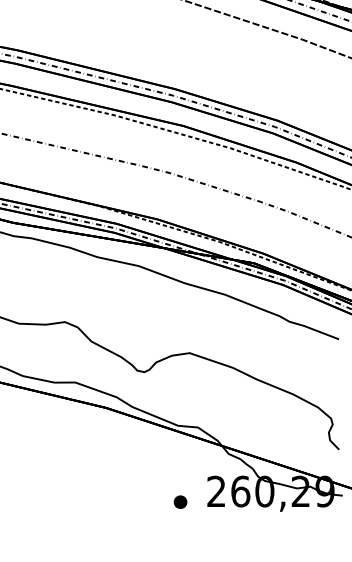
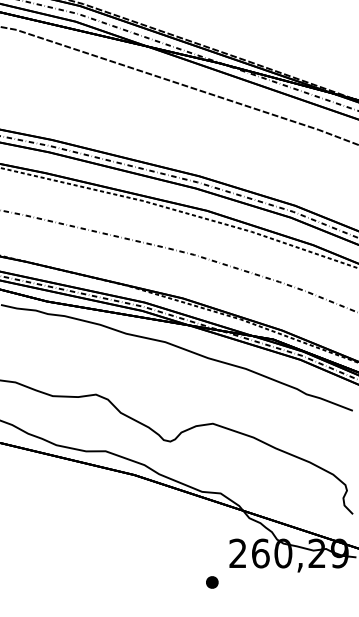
part: (180, 502) -> (212, 582), moved

